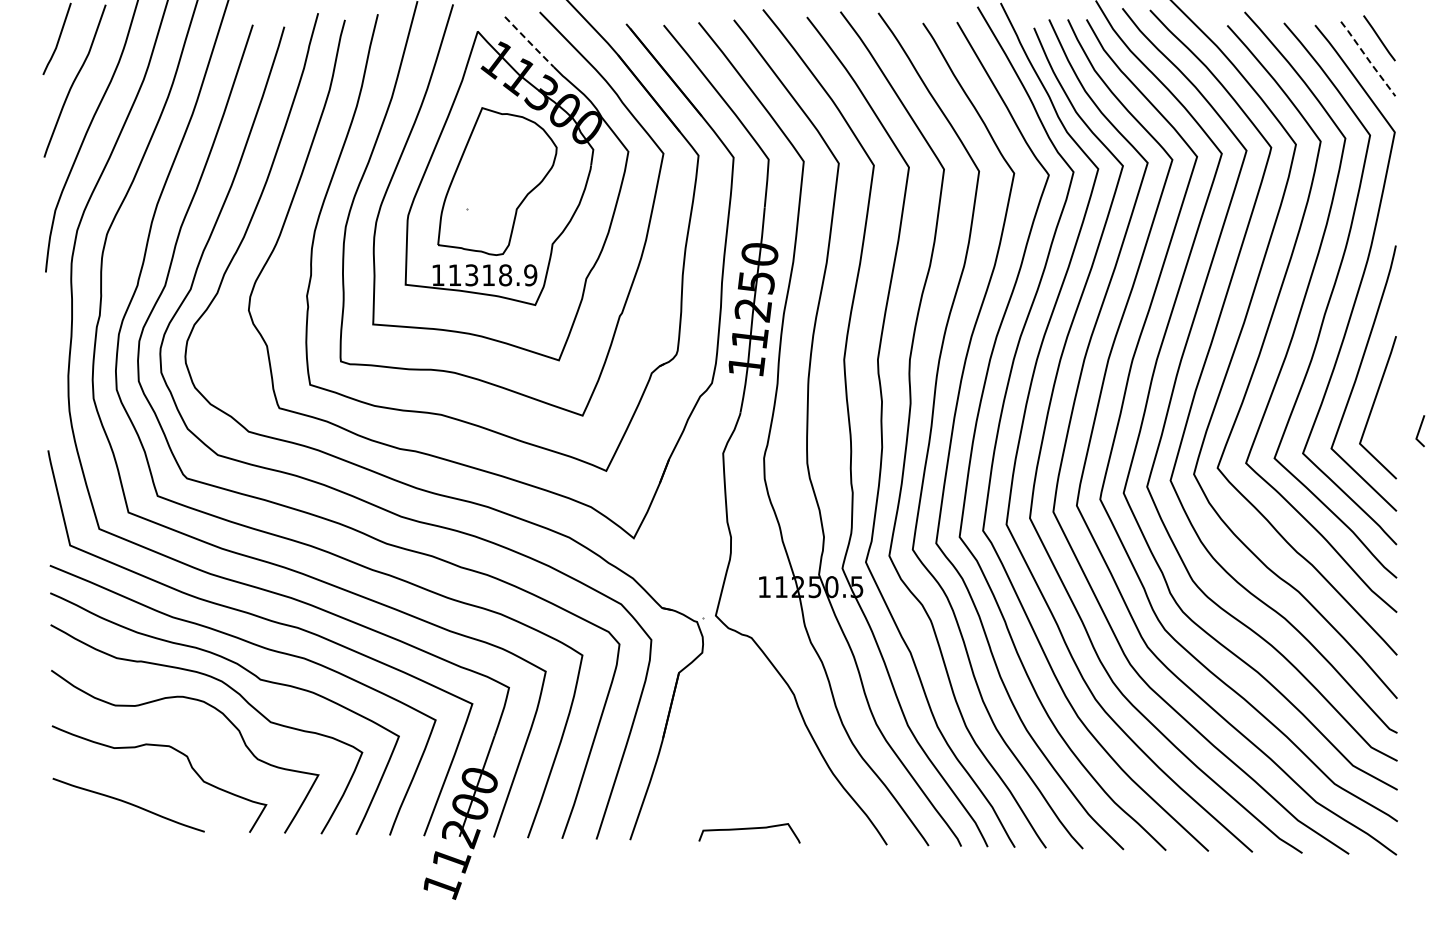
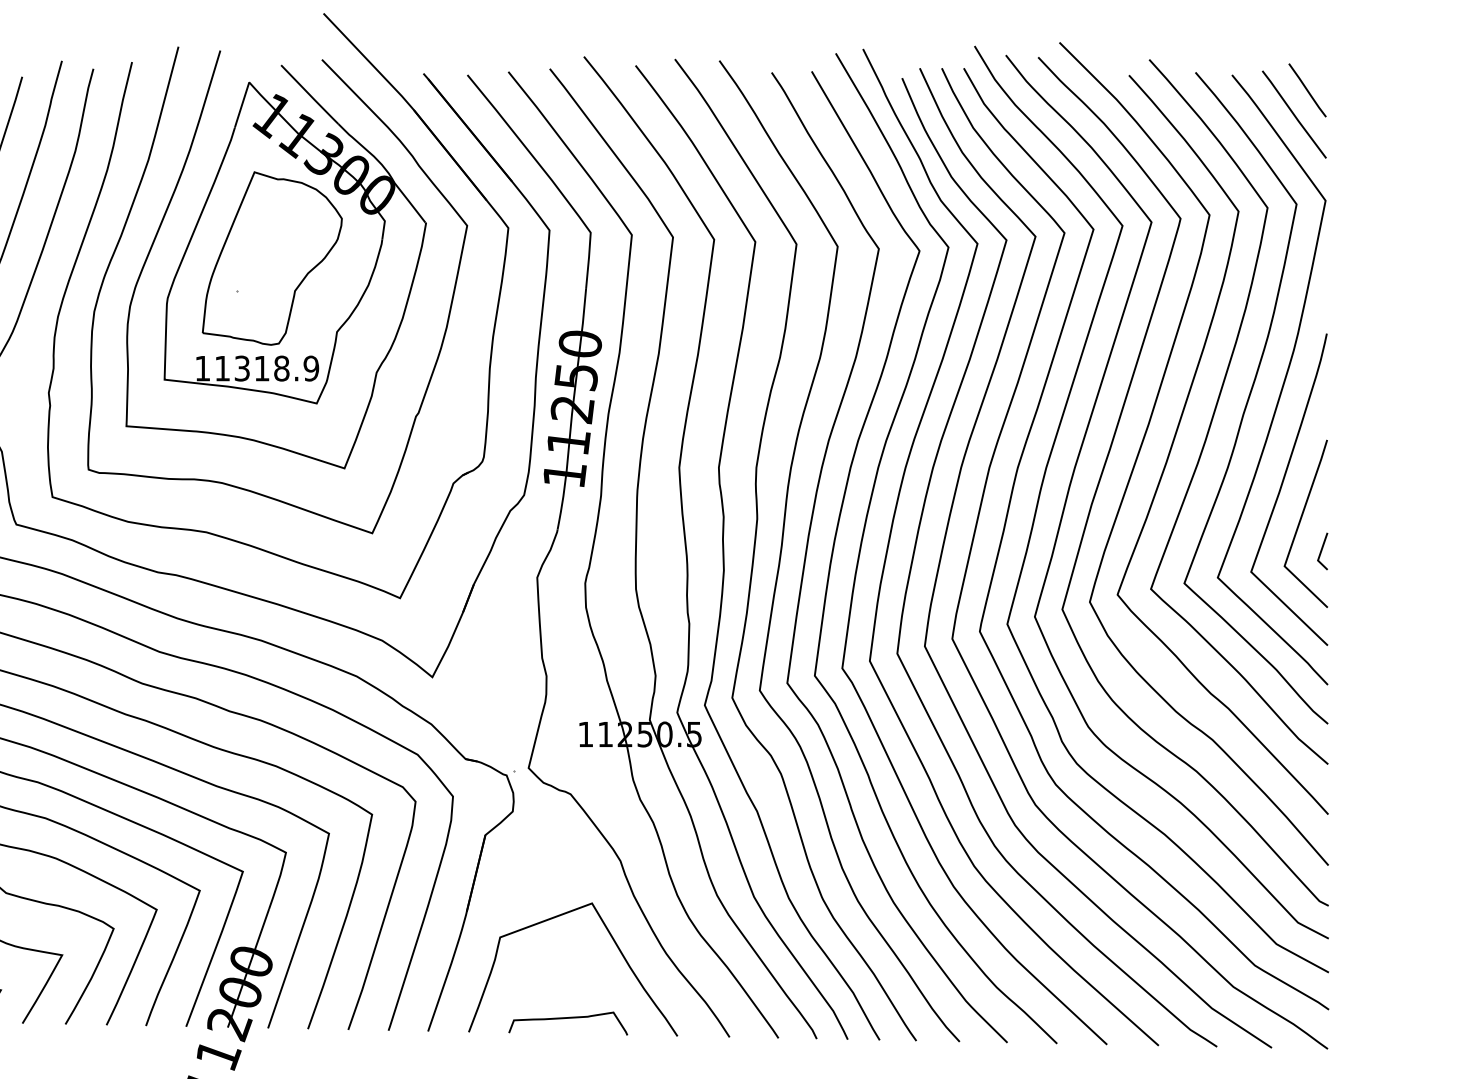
line: (530, 42) -> (311, 95), dashed -> solid
line: (1367, 58) -> (1293, 114), dashed -> solid
line: (1420, 430) -> (1322, 550), moved
curve: (789, 766) -> (615, 945), added

